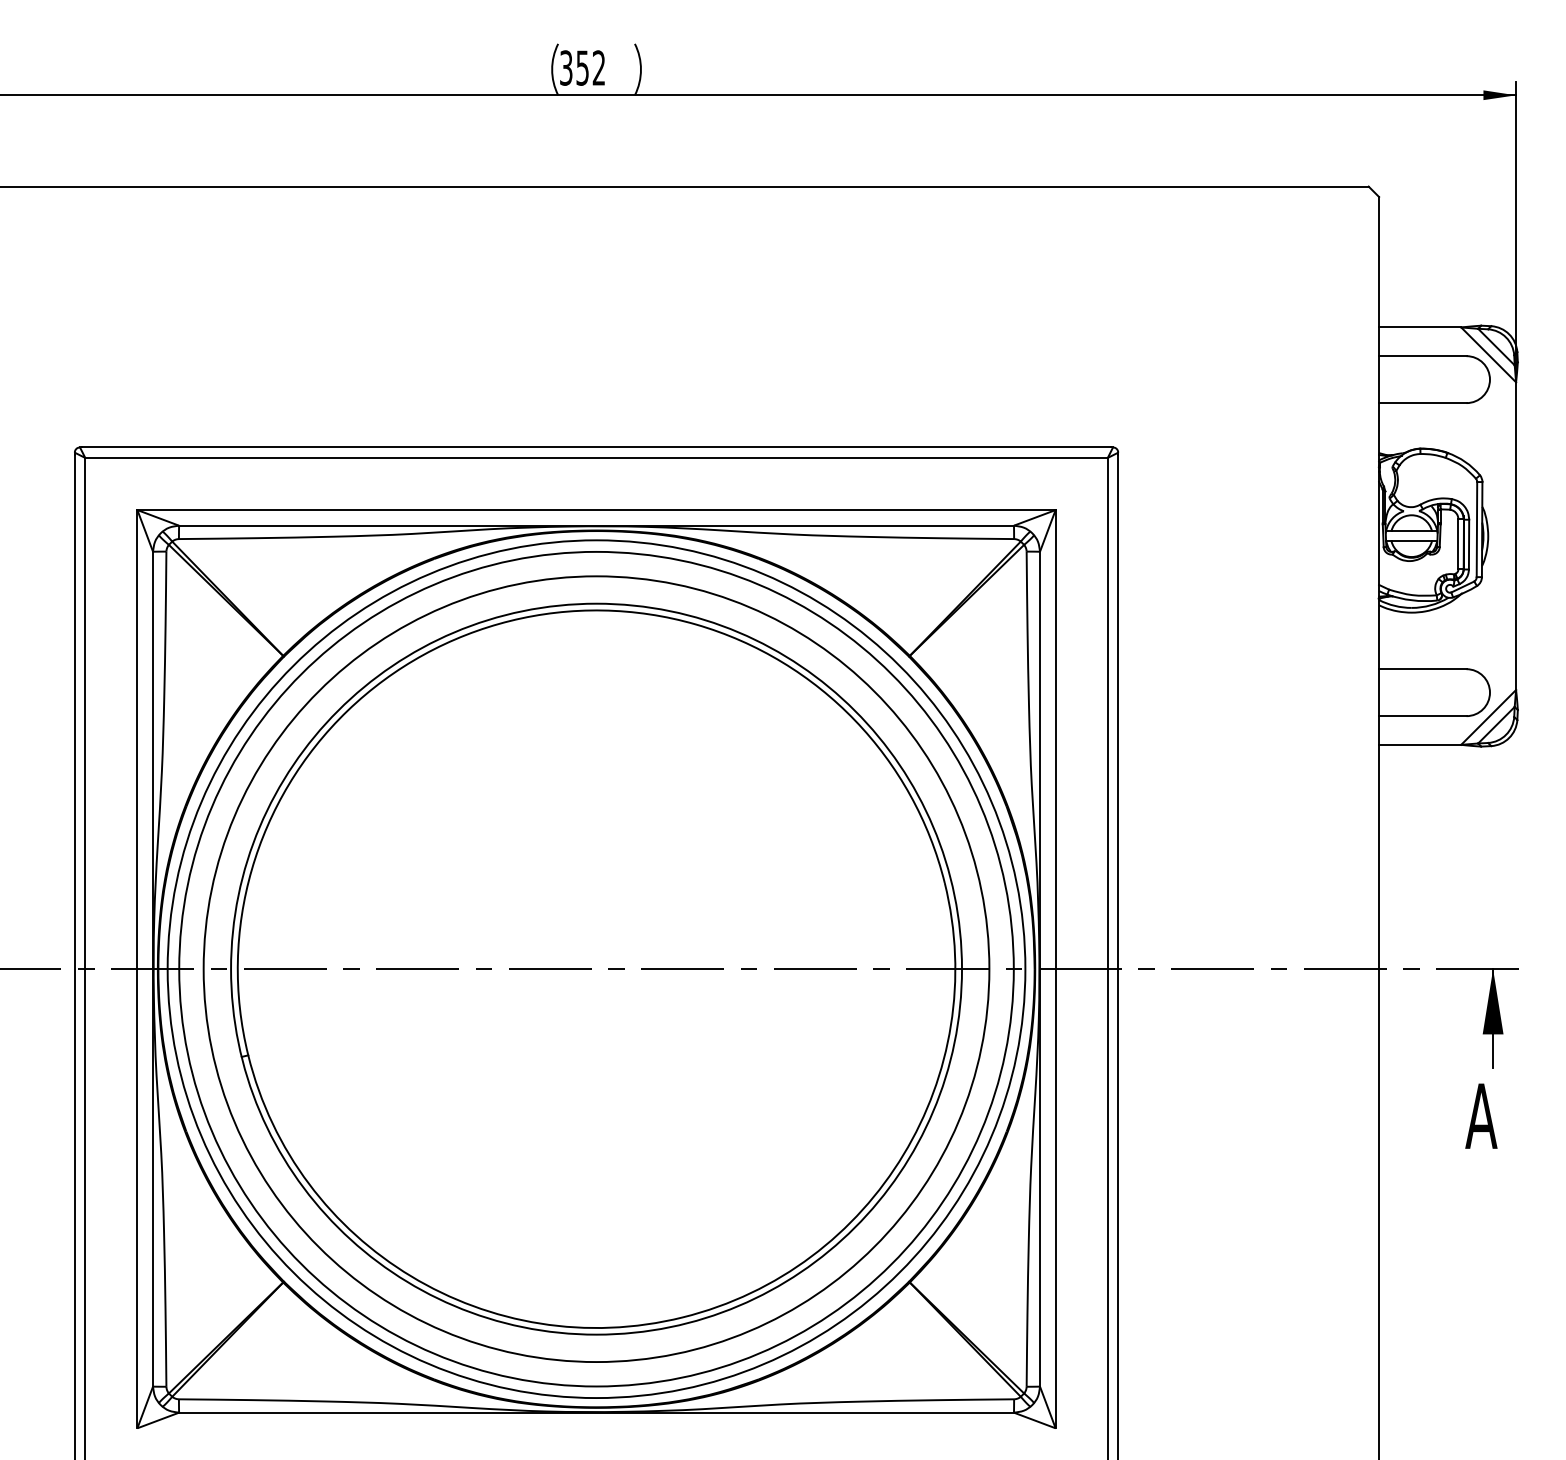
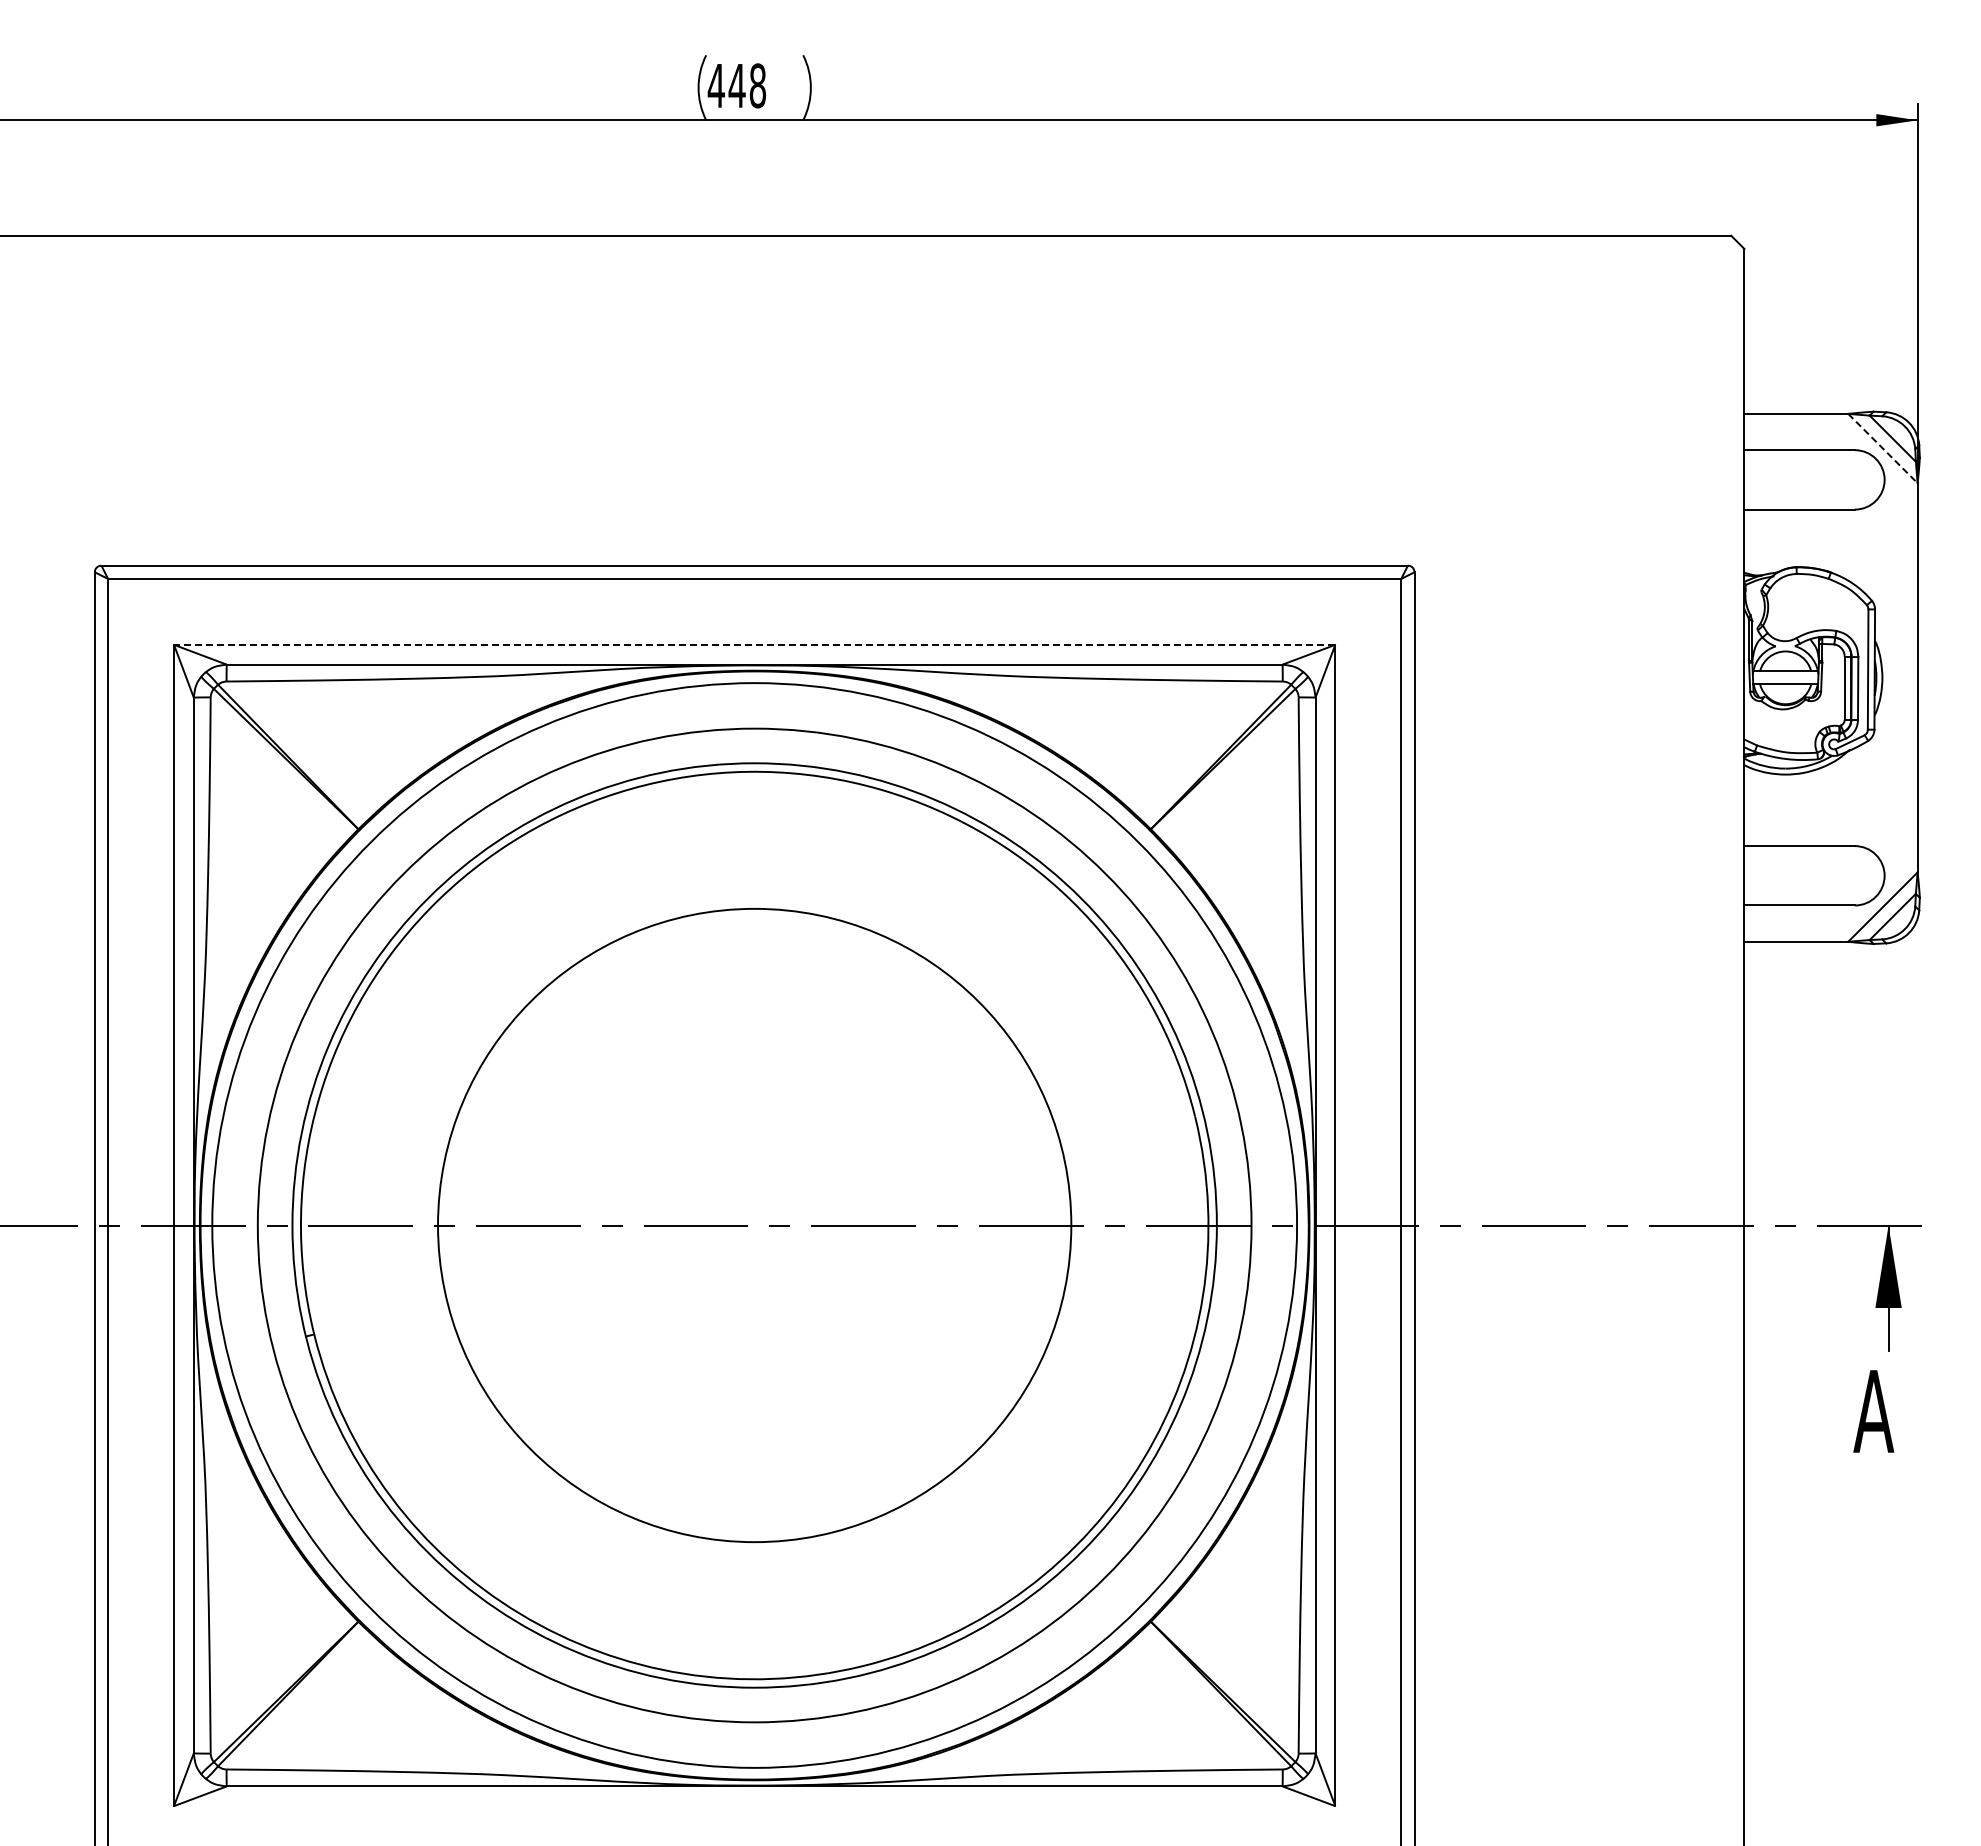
text: (582, 67) -> (736, 85), 352 -> 448
line: (1489, 354) -> (1883, 448), solid -> dashed
line: (596, 509) -> (754, 644), solid -> dashed
circle: (596, 969) -> (754, 1225), size x0.6

